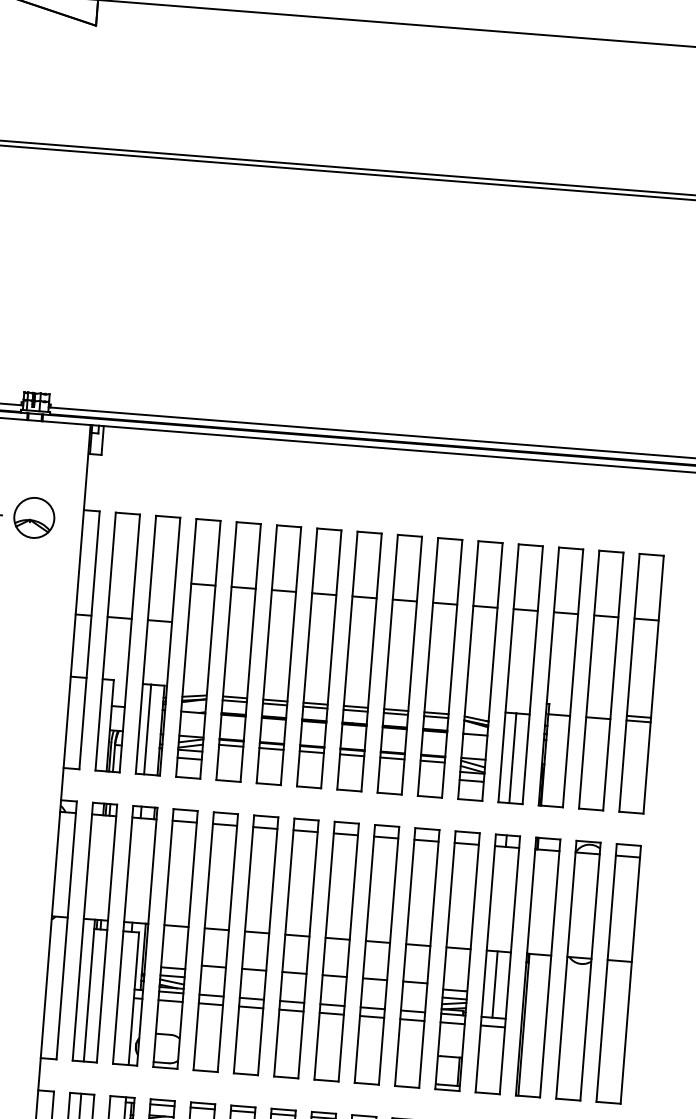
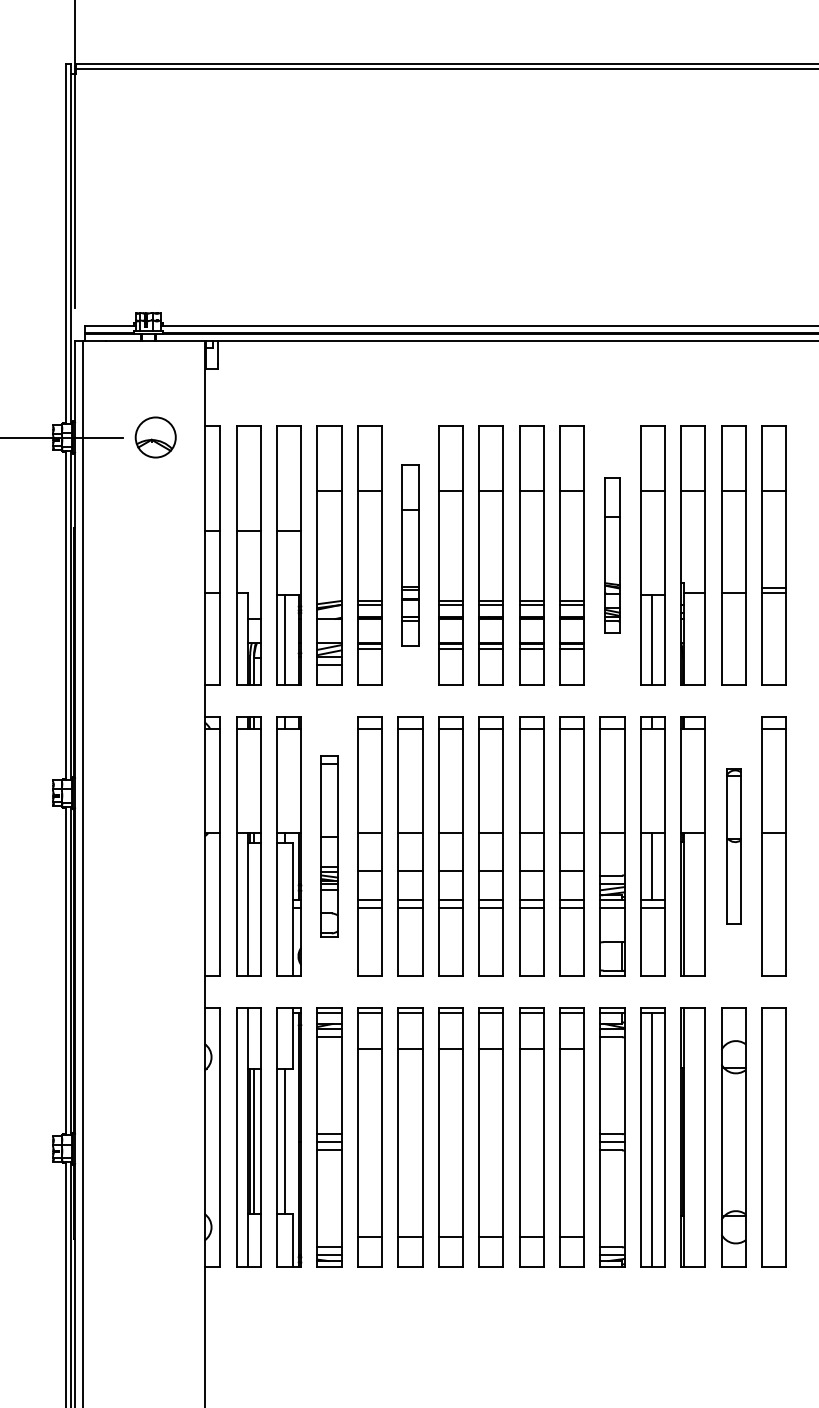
part: (279, 655) -> (410, 555), size x0.7
part: (480, 671) -> (612, 555), size x0.6
part: (175, 939) -> (329, 846), size x0.7
part: (578, 970) -> (733, 846), size x0.6

